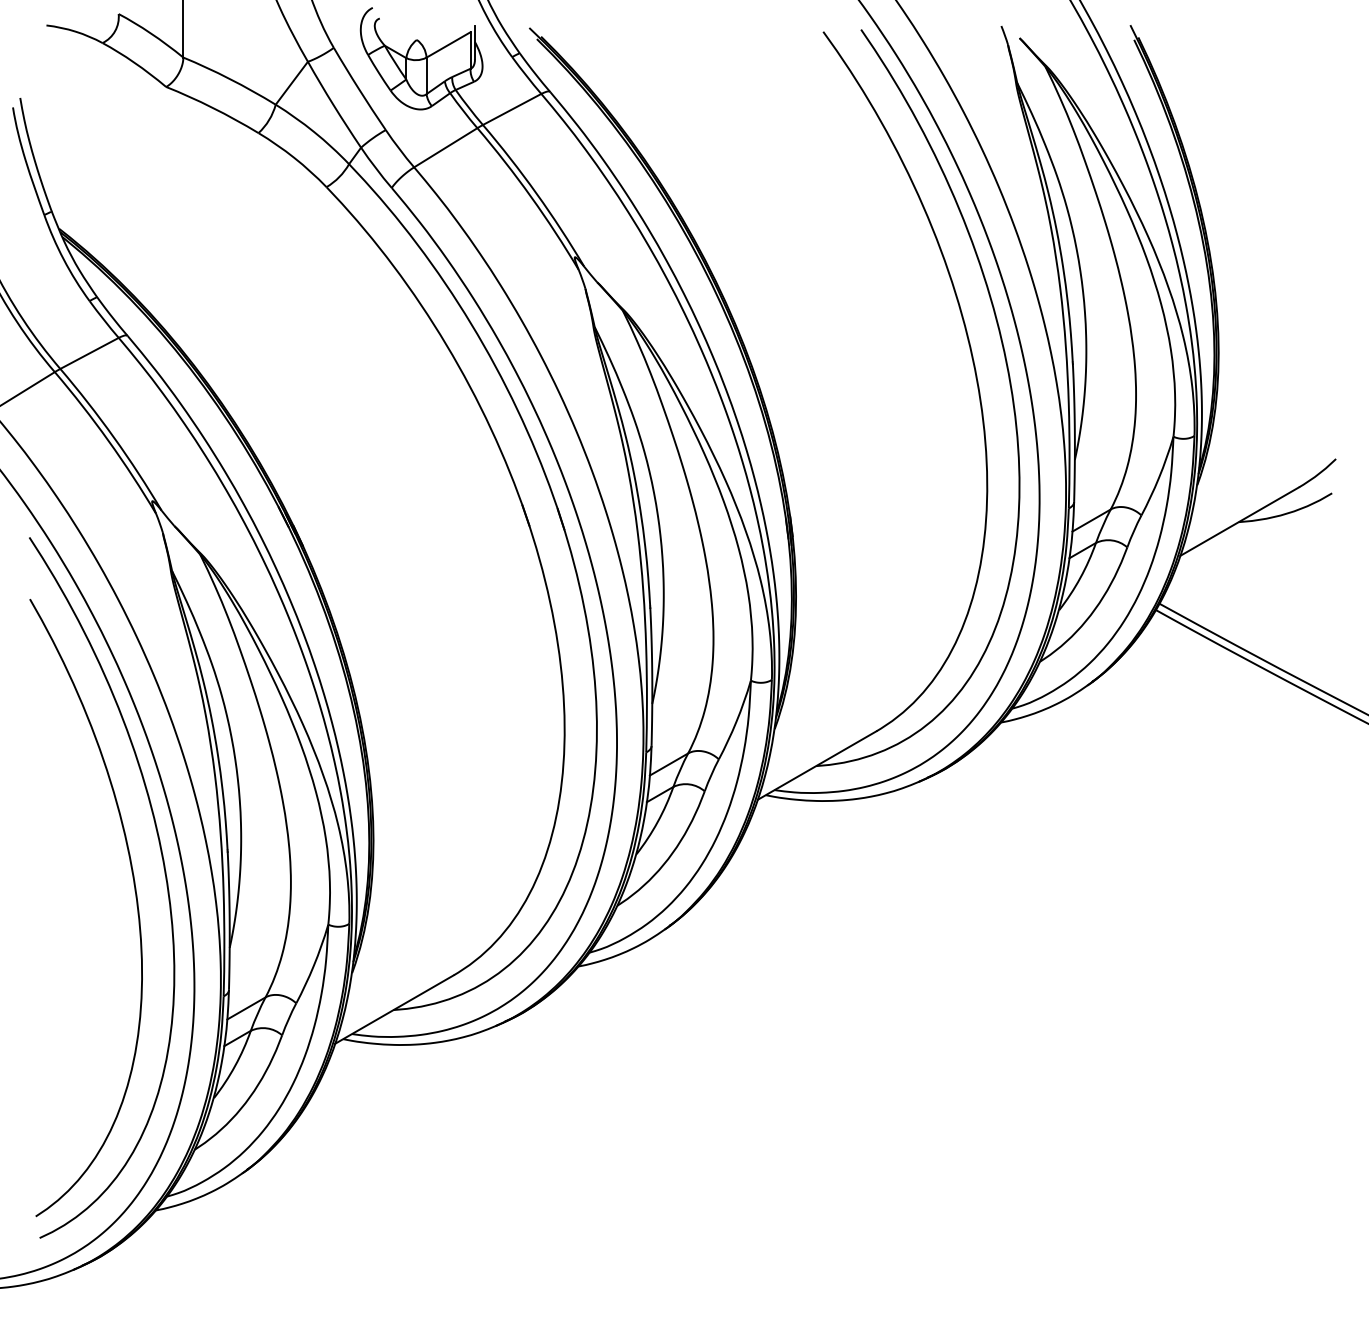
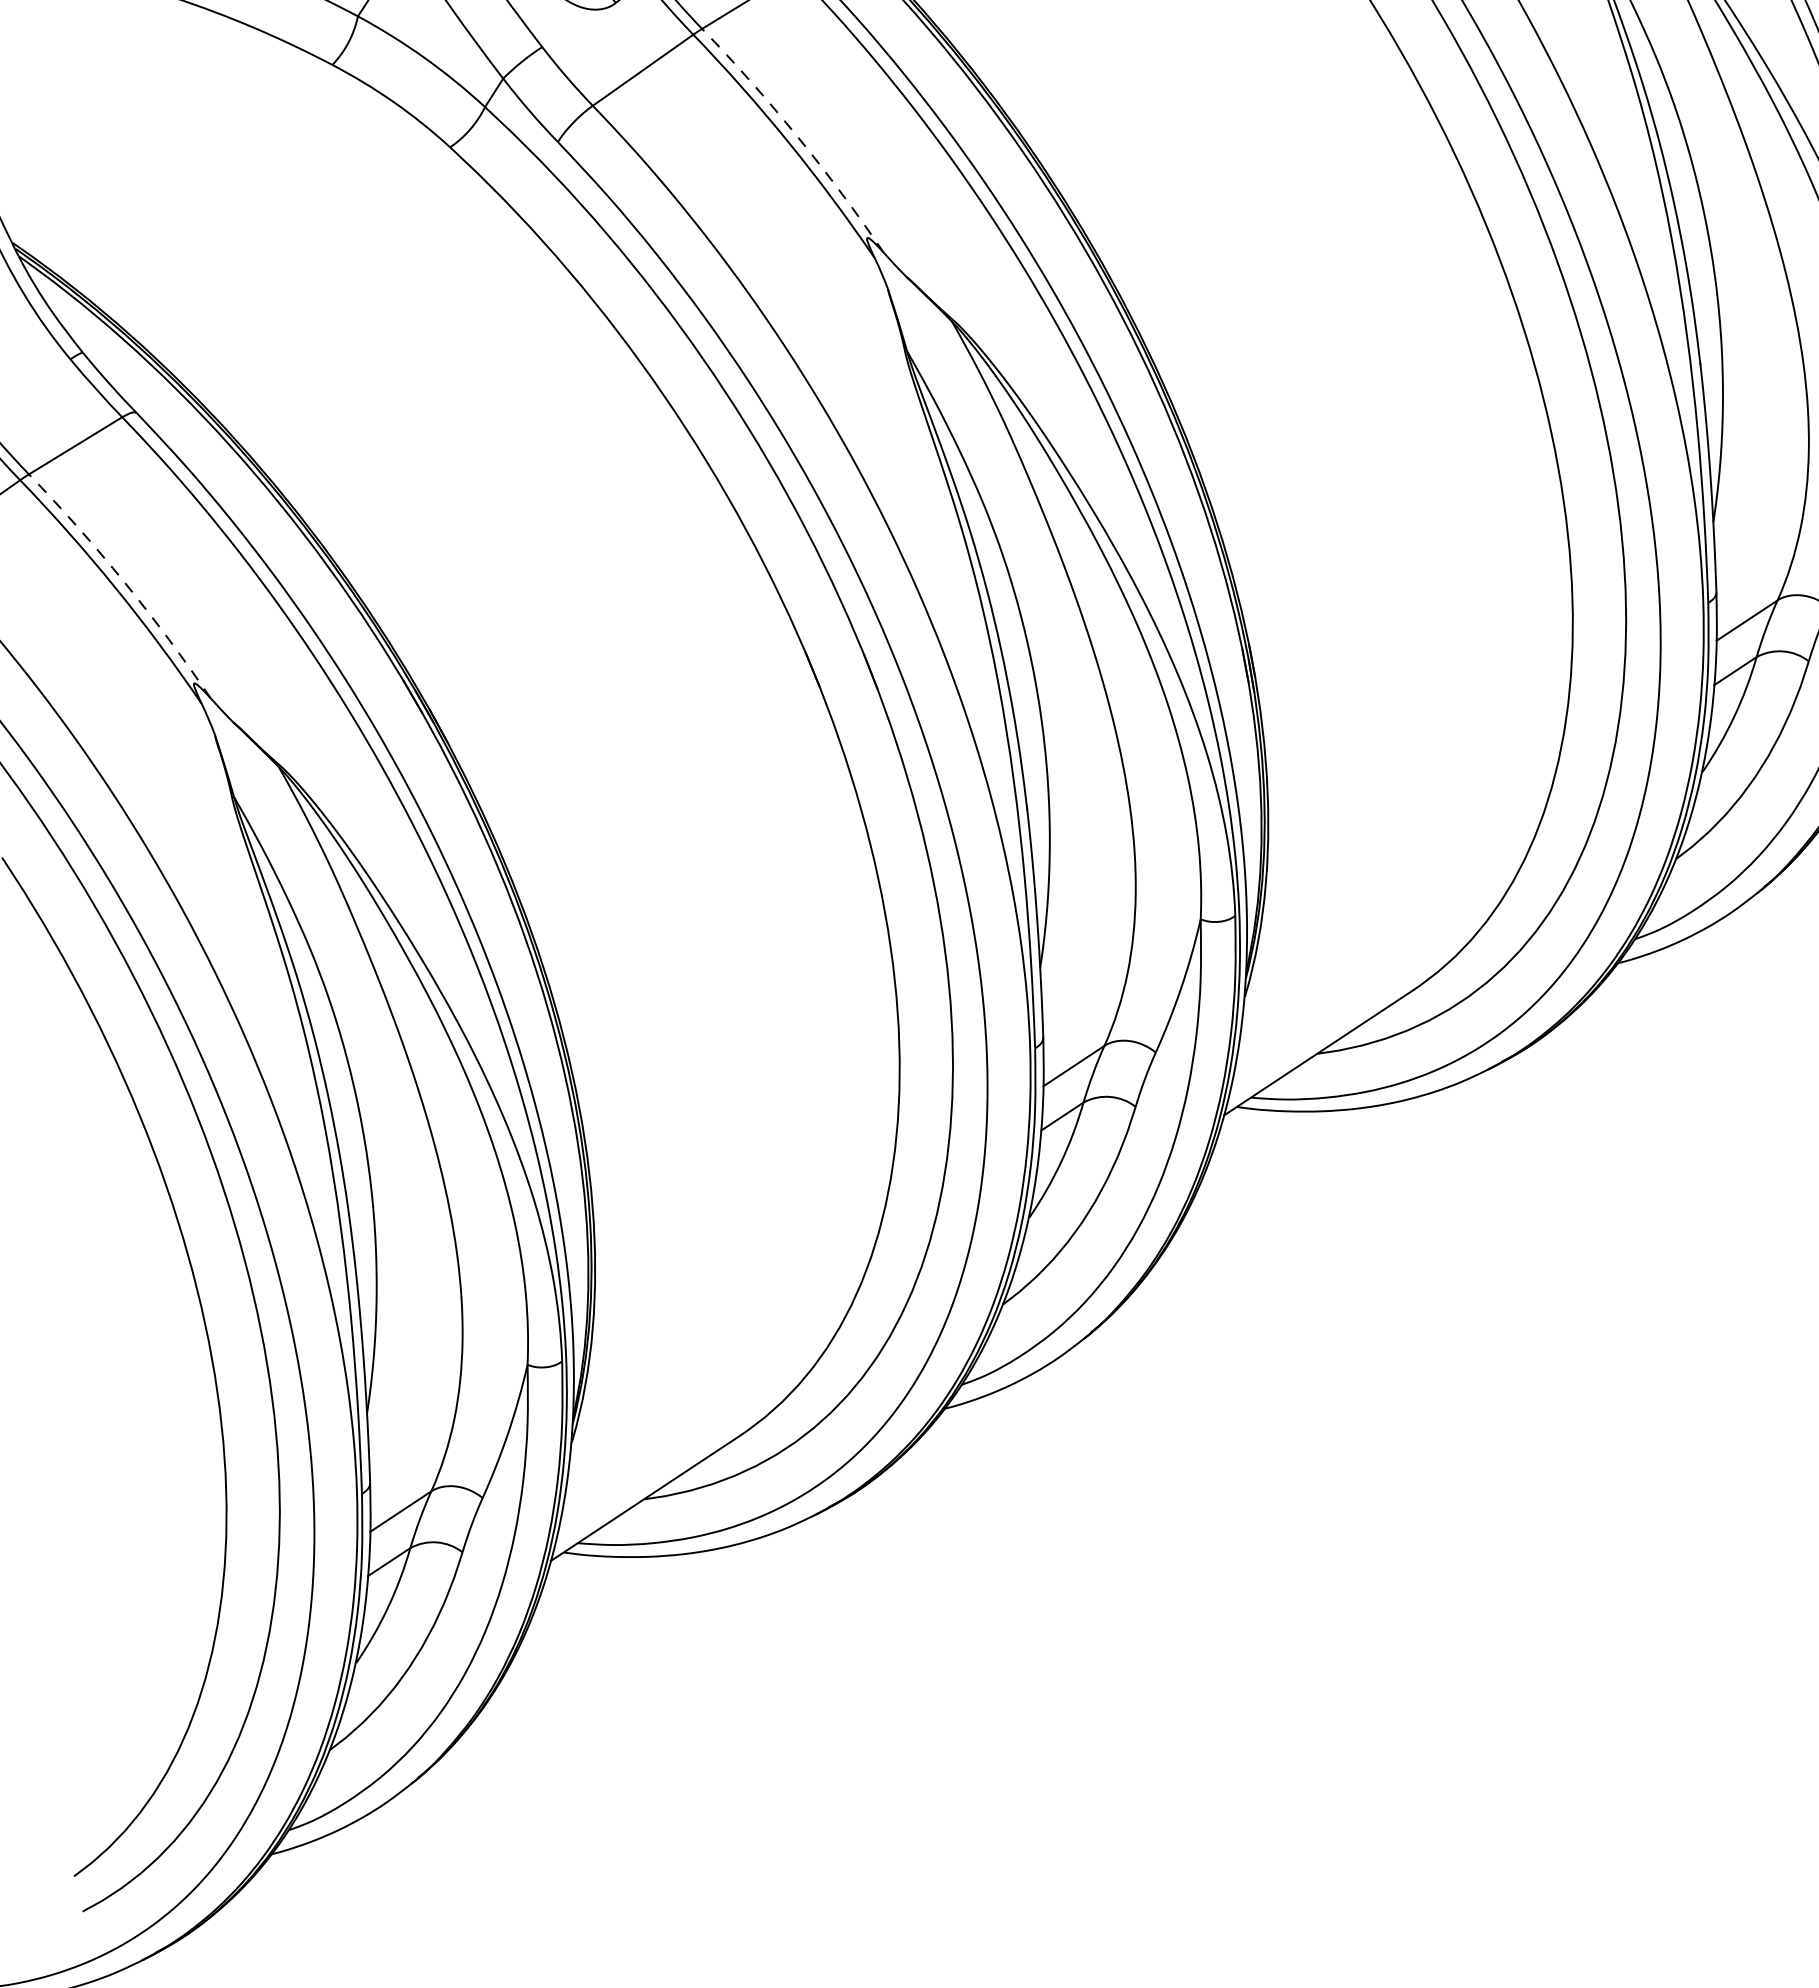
arc: (536, 193) -> (797, 136), solid -> dashed
arc: (114, 437) -> (125, 582), solid -> dashed

